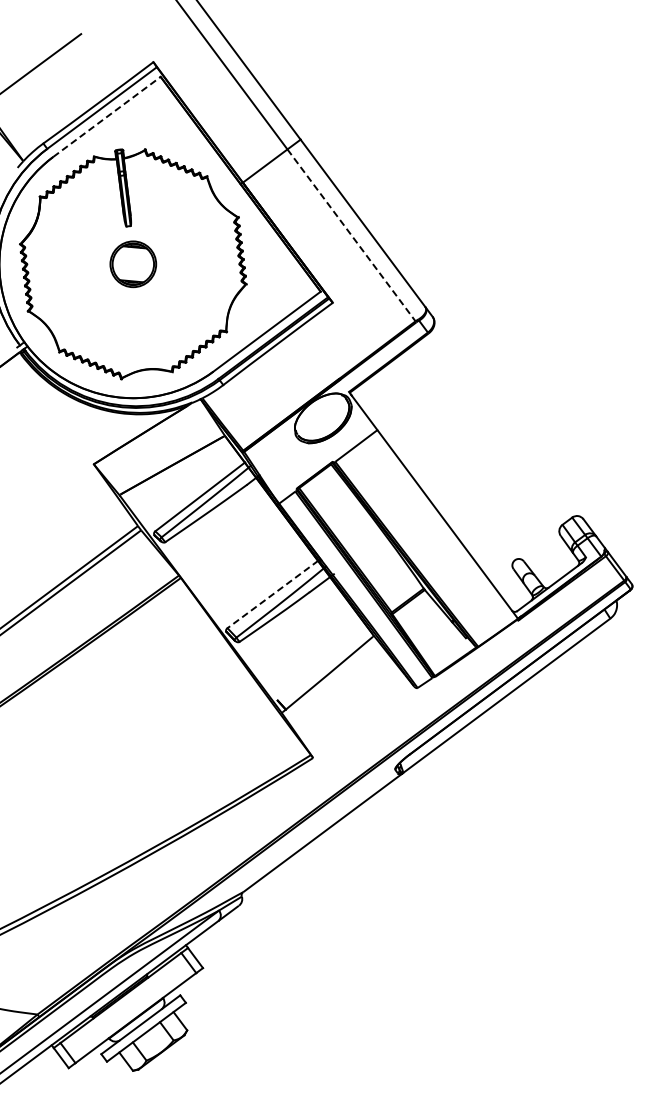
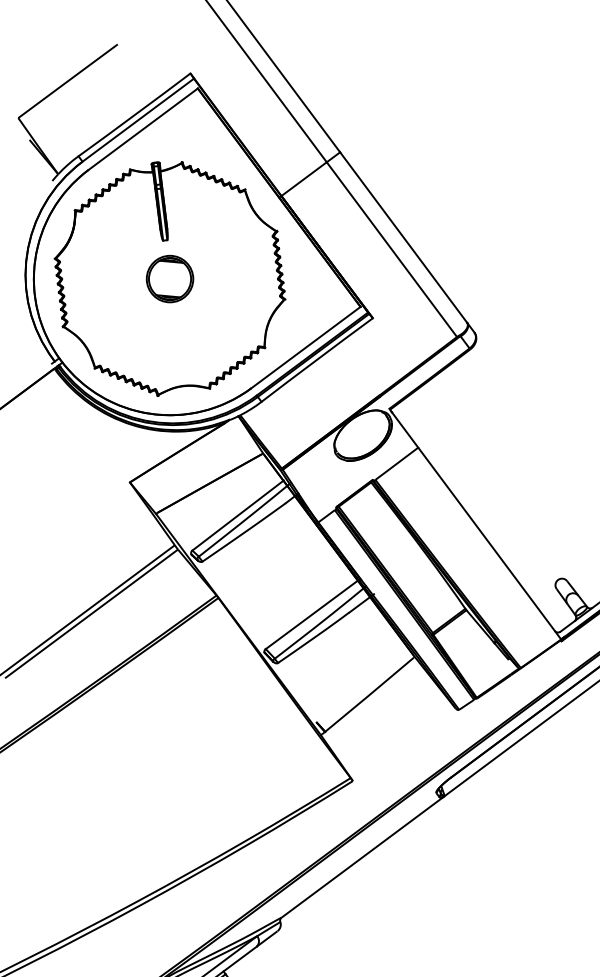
line: (107, 116) -> (143, 128), dashed -> solid
line: (351, 235) -> (391, 249), dashed -> solid
line: (272, 594) -> (311, 614), dashed -> solid

